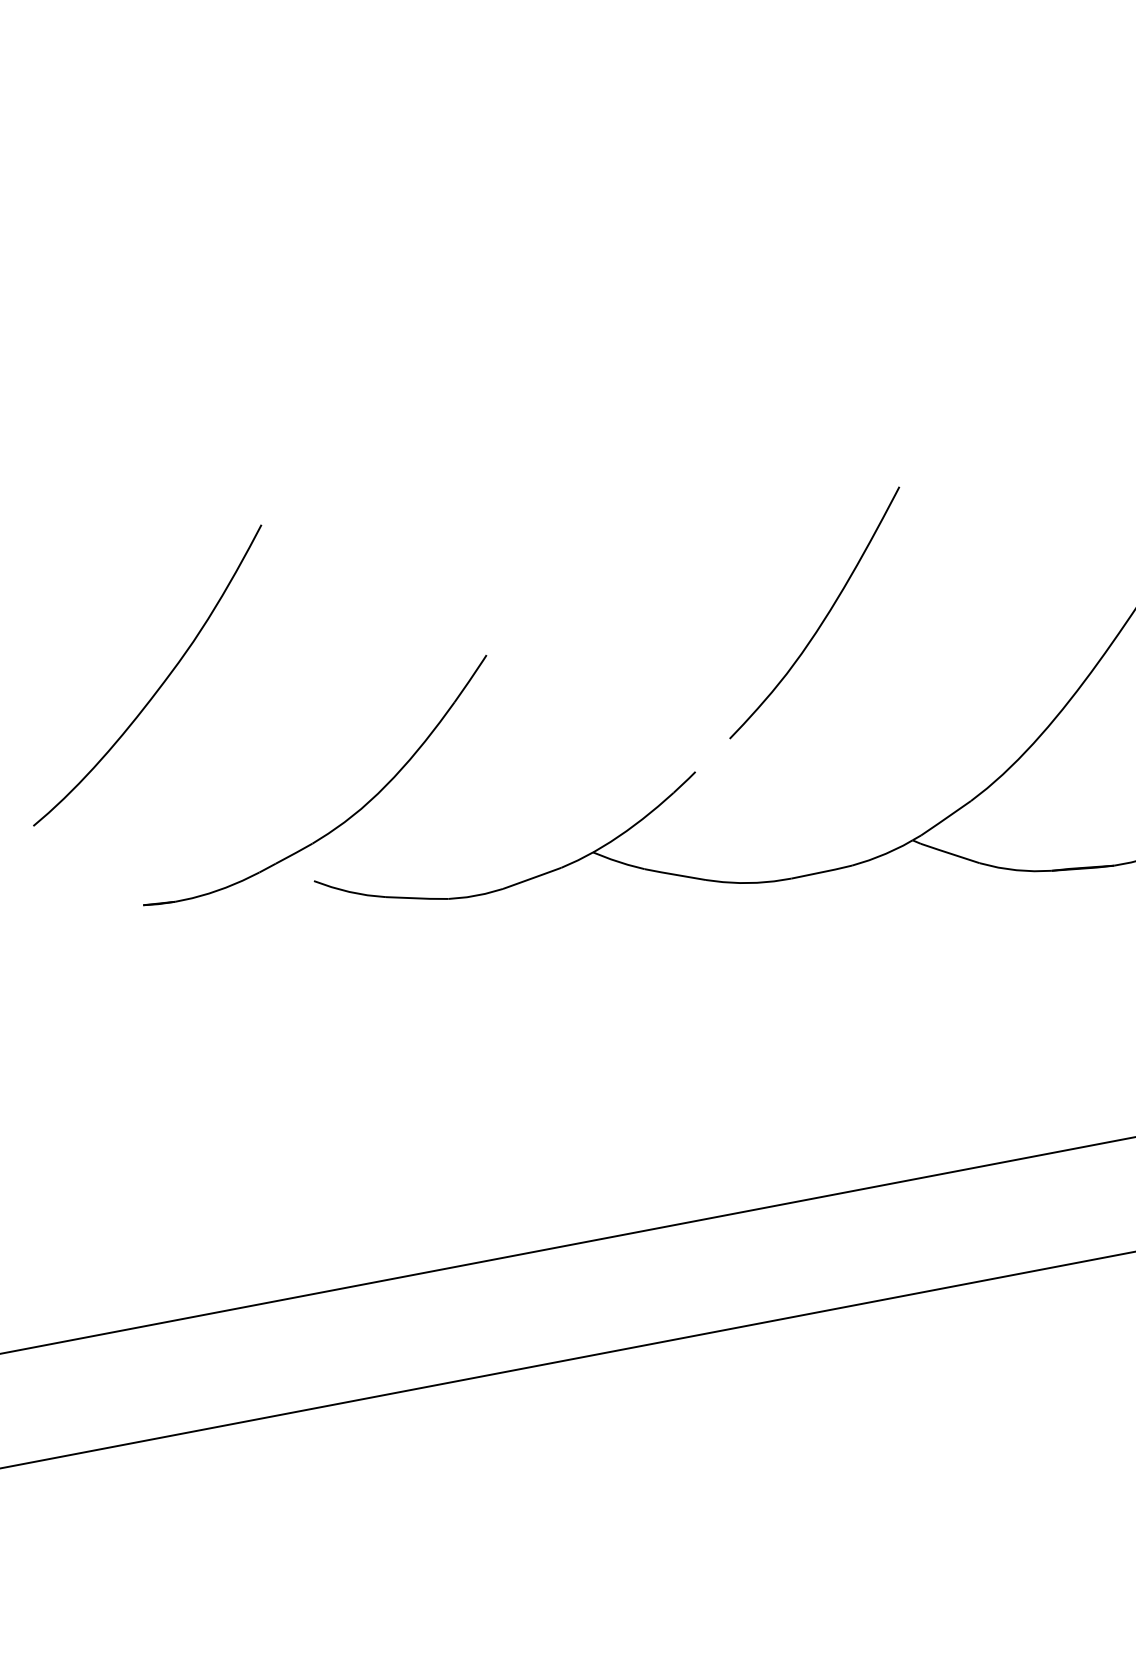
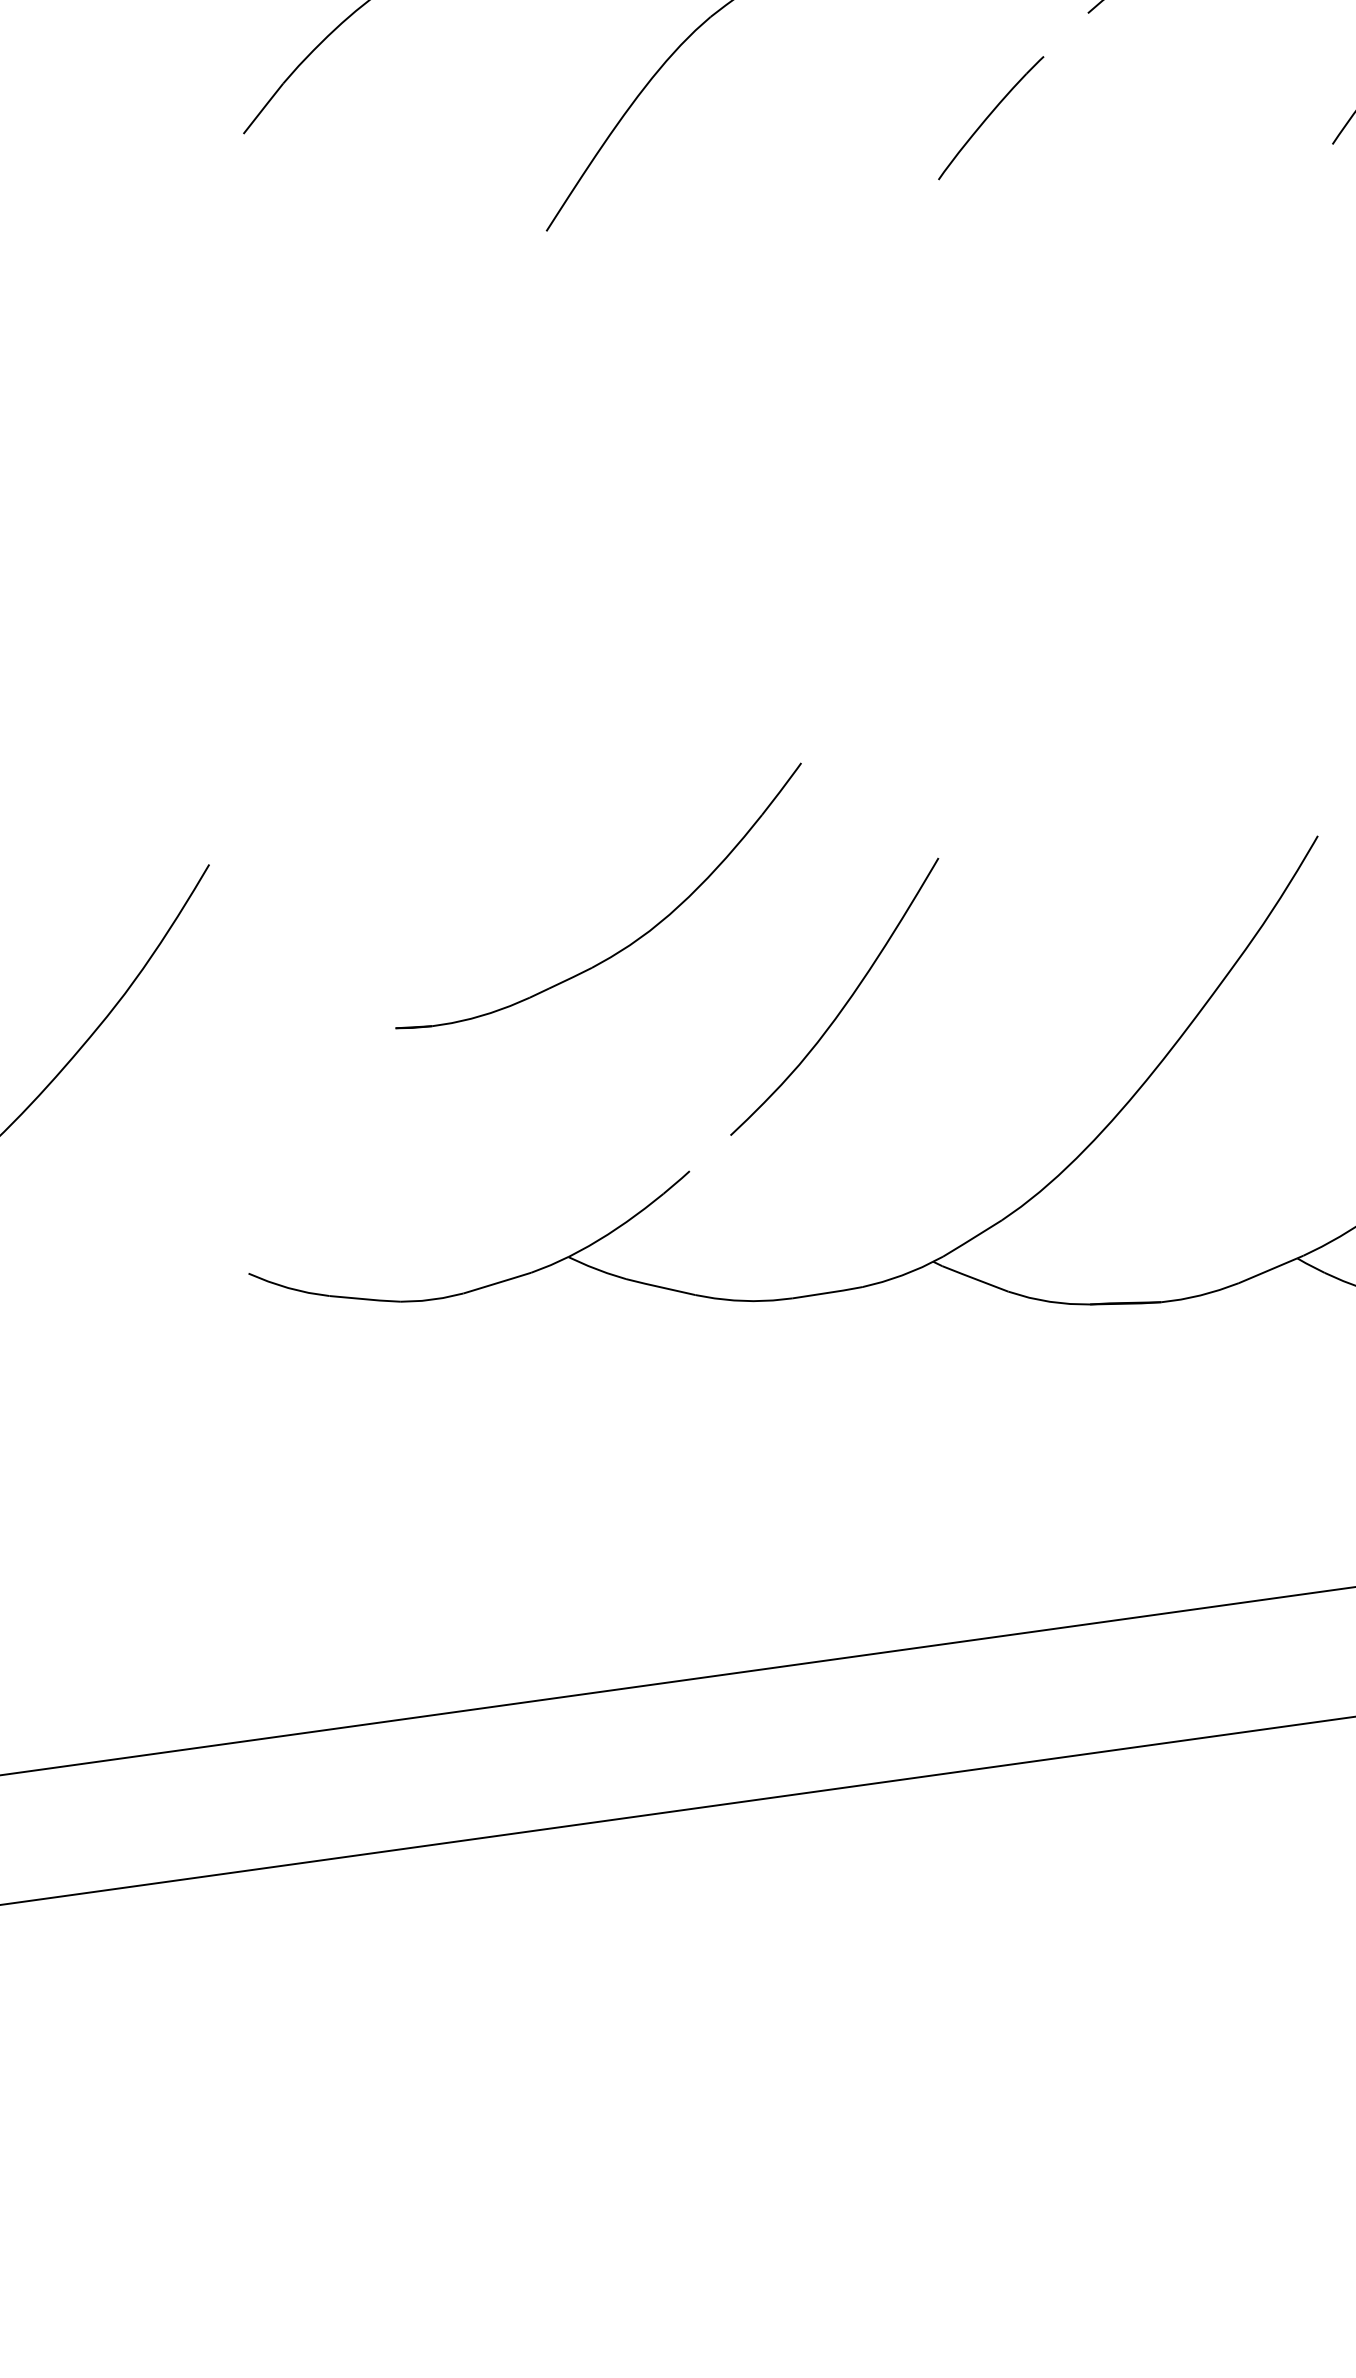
part: (345, 819) -> (631, 942), moved

